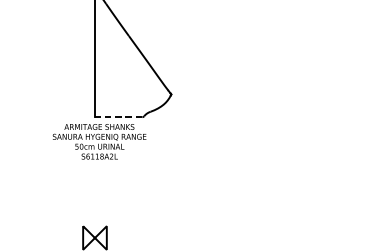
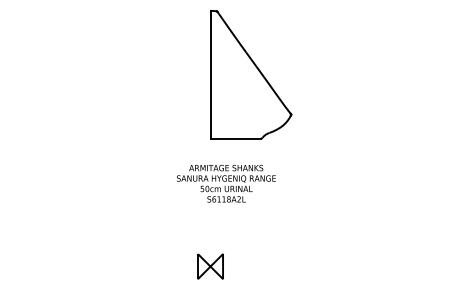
line: (118, 117) -> (235, 138), dashed -> solid
text: (99, 141) -> (226, 183), moved

